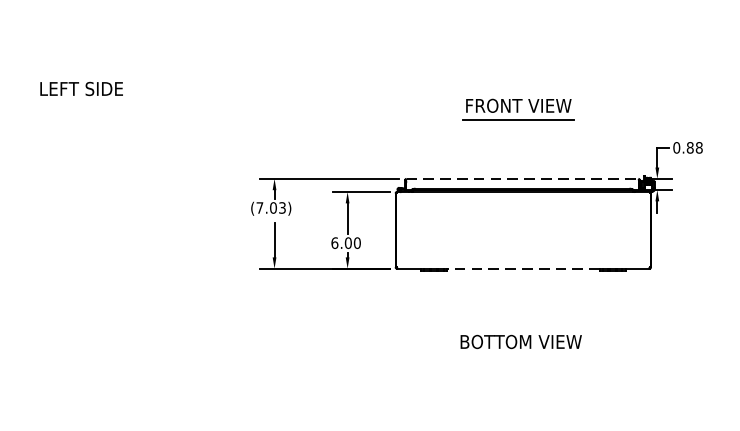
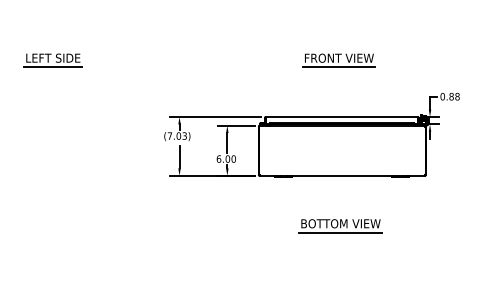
line: (80, 103) -> (52, 67), added
part: (517, 109) -> (338, 60), moved
line: (522, 179) -> (341, 117), dashed -> solid
line: (522, 268) -> (341, 175), dashed -> solid
line: (520, 355) -> (340, 232), added

